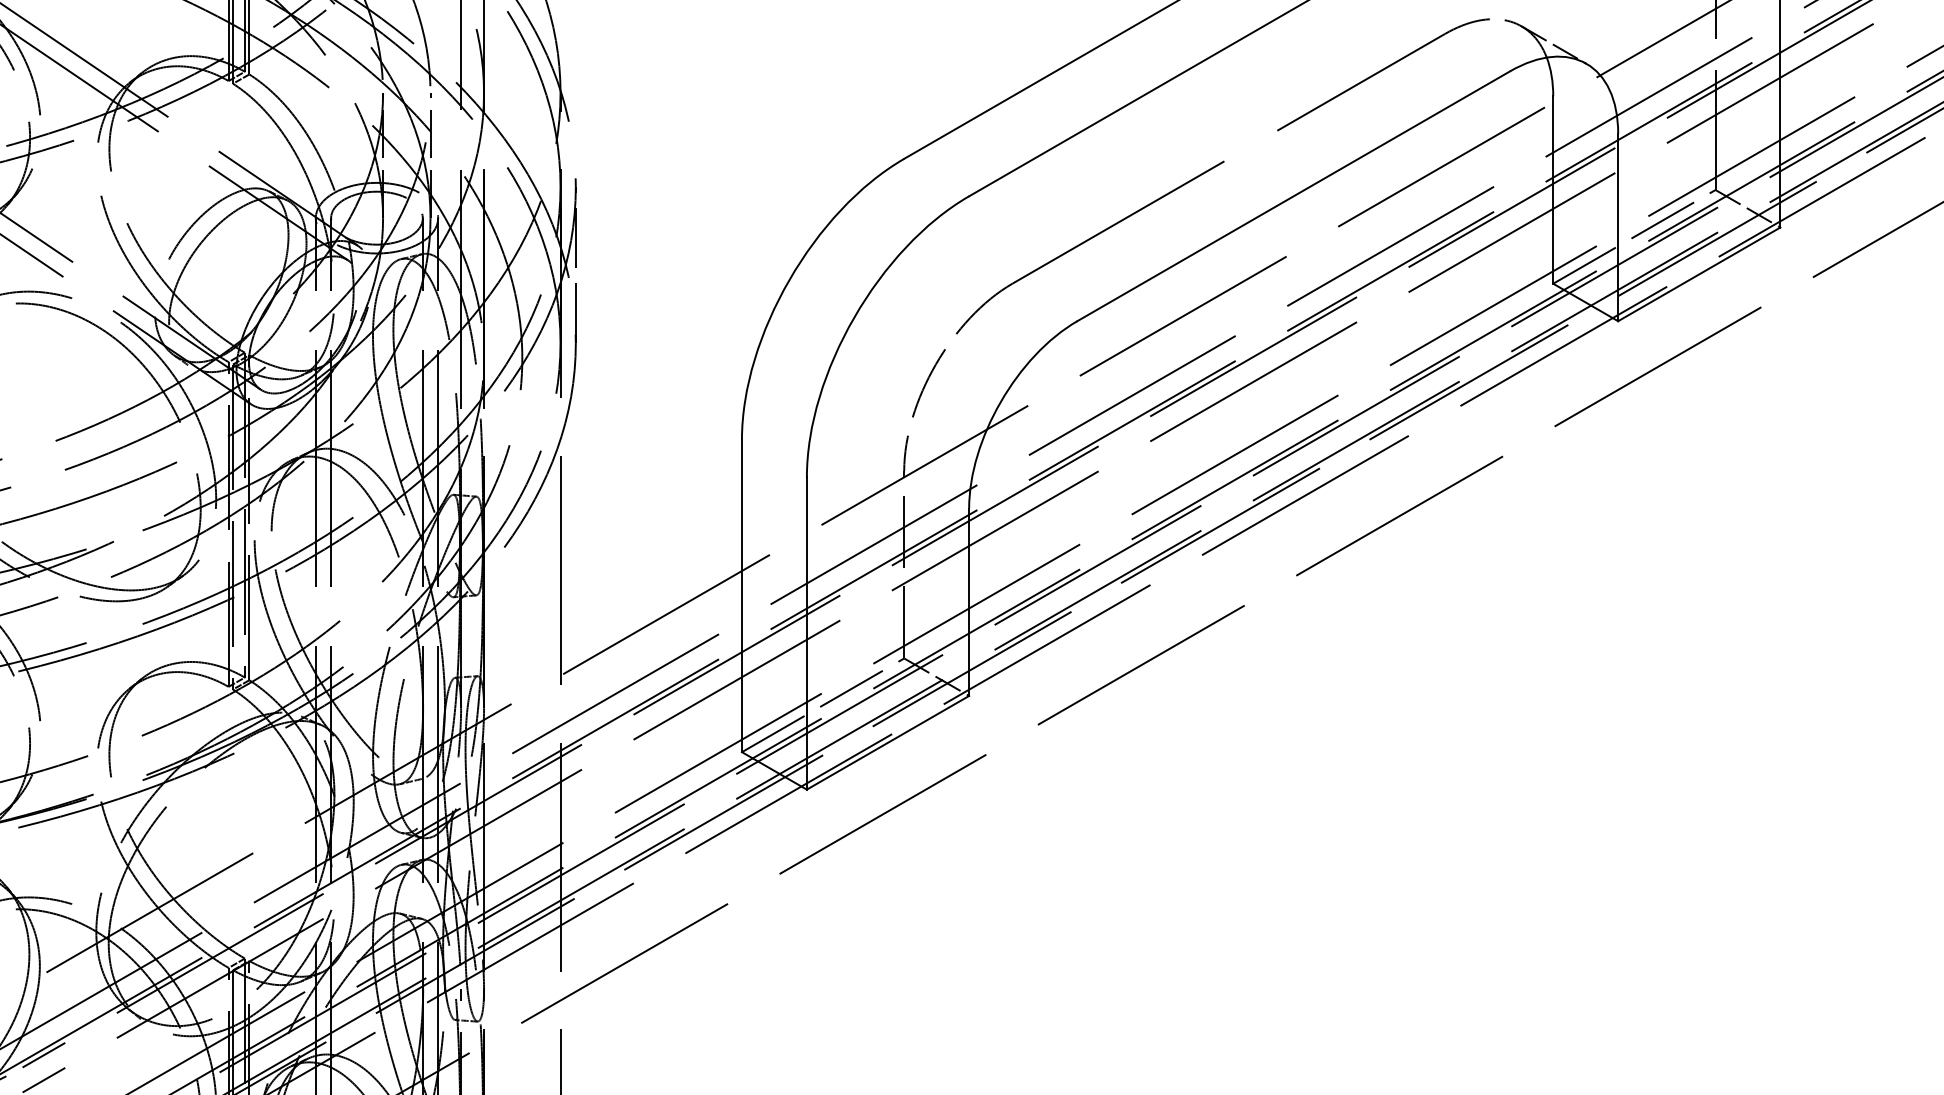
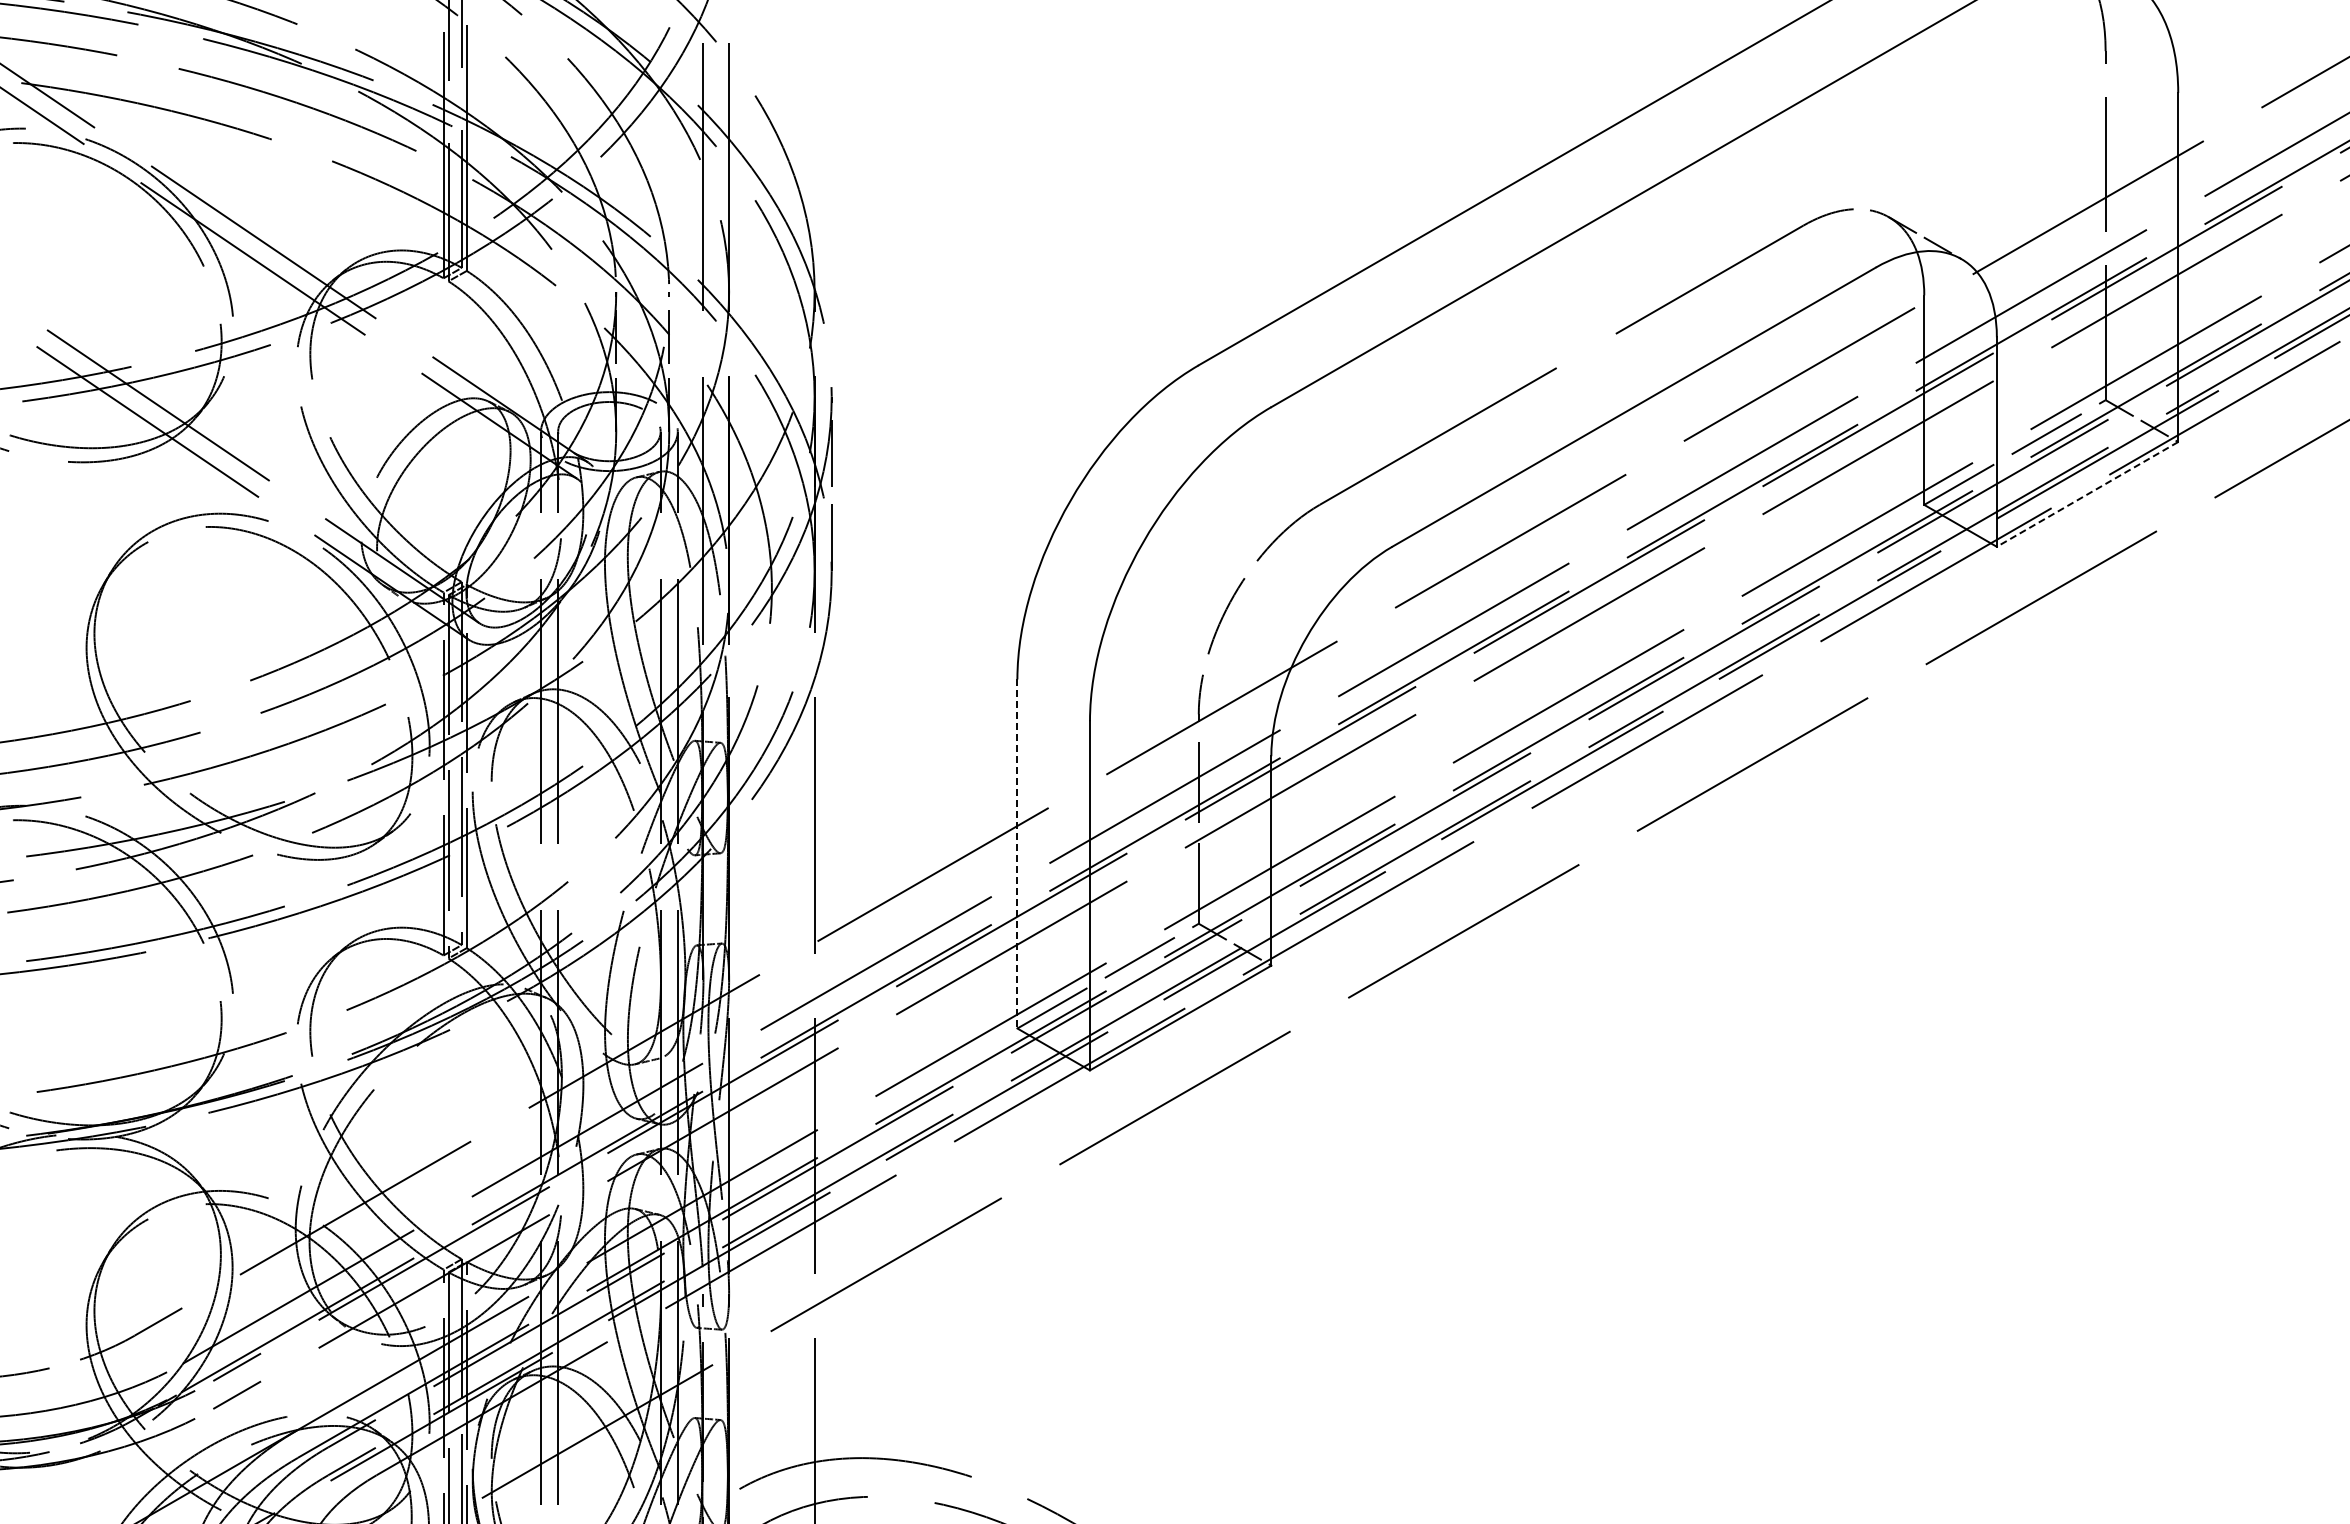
line: (1699, 274) -> (2087, 494), solid -> dashed
line: (742, 595) -> (1017, 853), solid -> dashed

